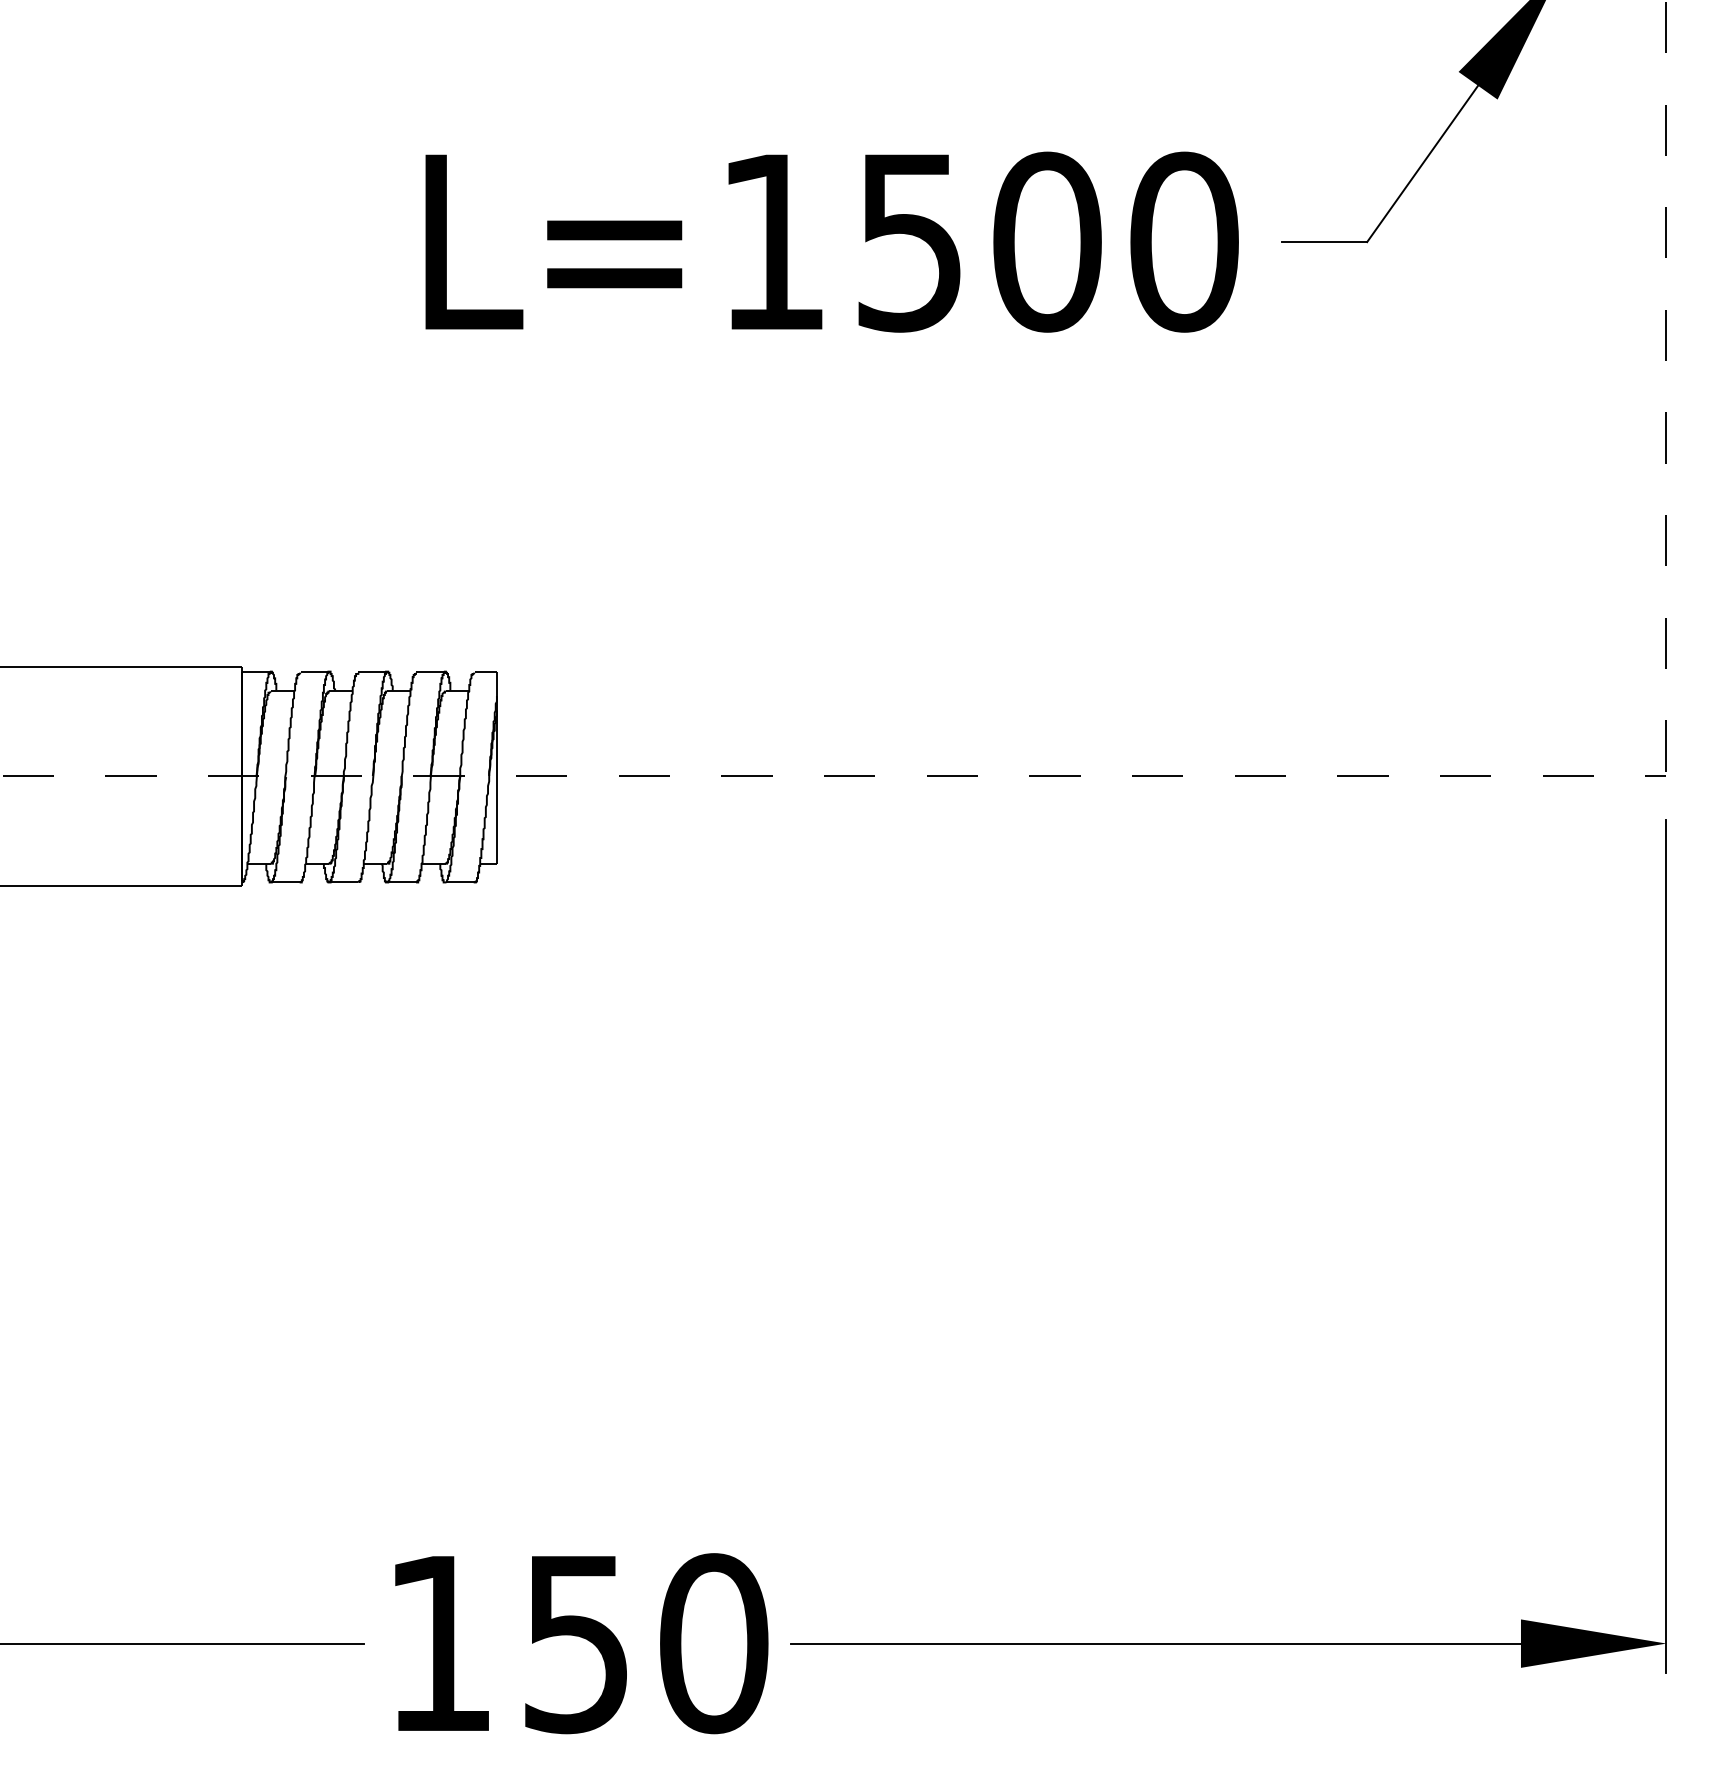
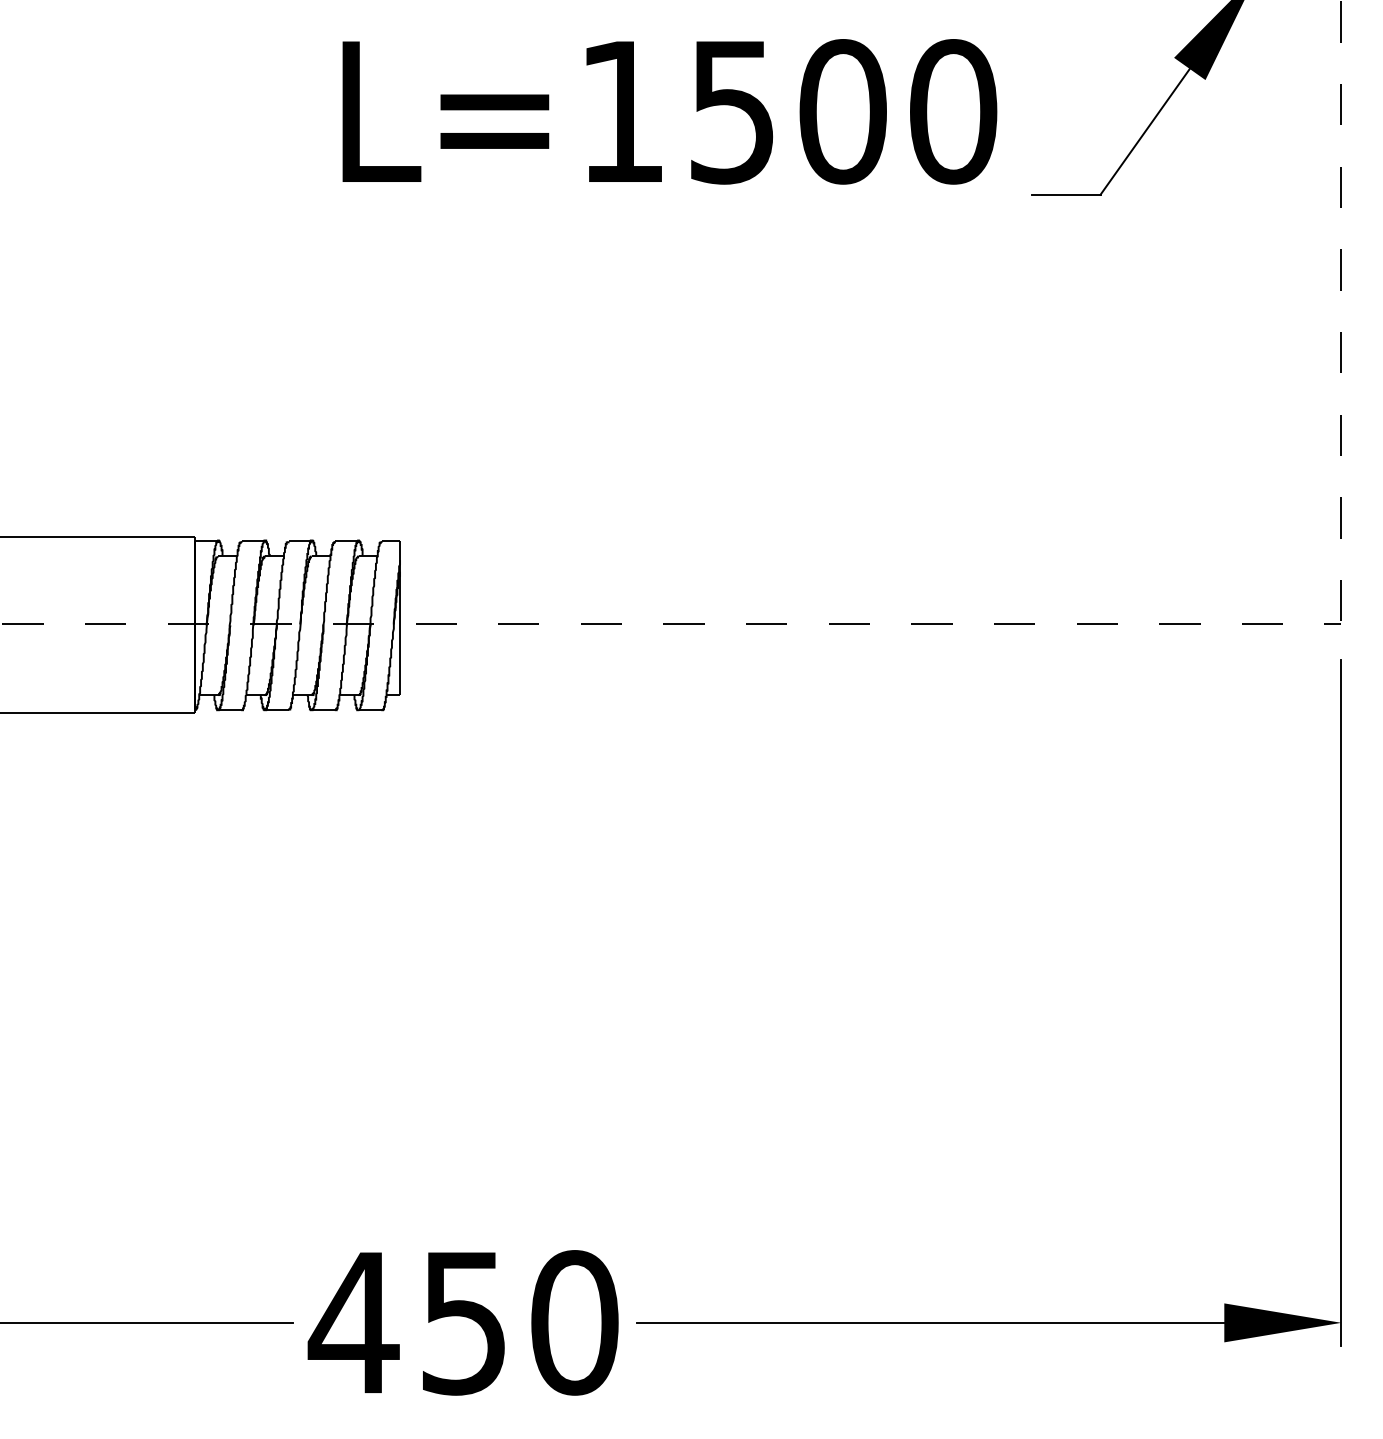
text: (831, 241) -> (669, 111), moved
text: (439, 1643) -> (353, 1322), 150 -> 450

